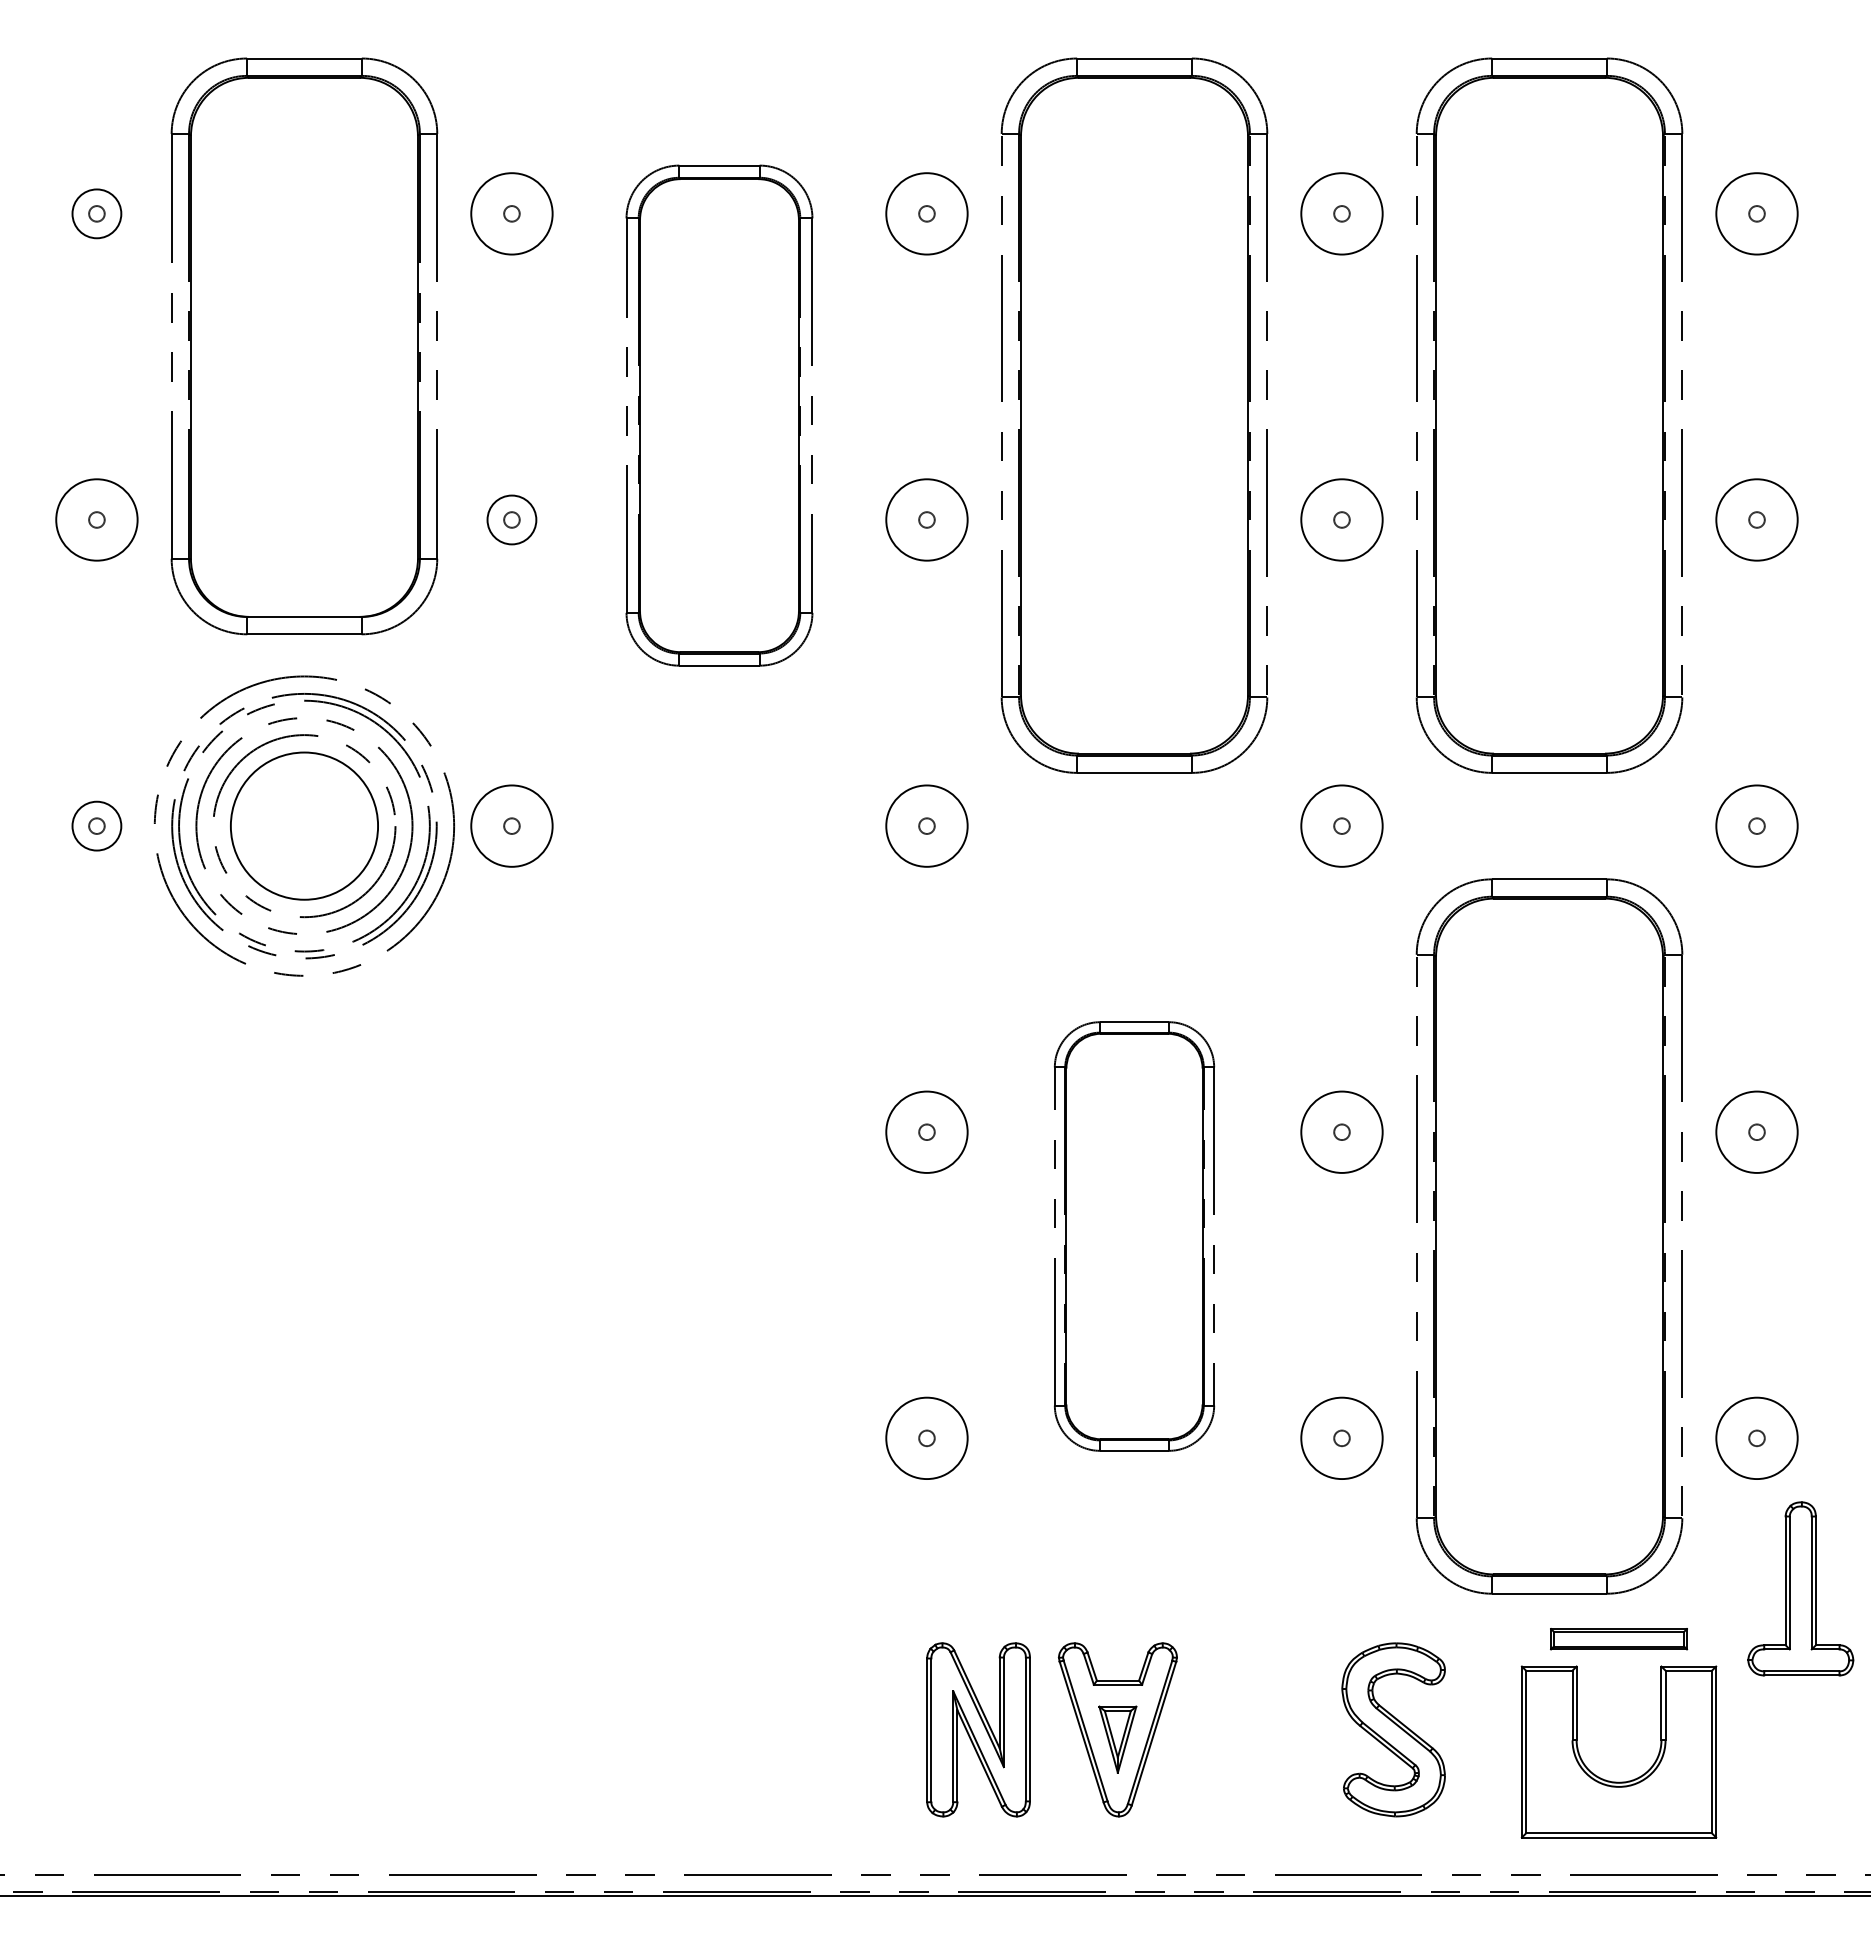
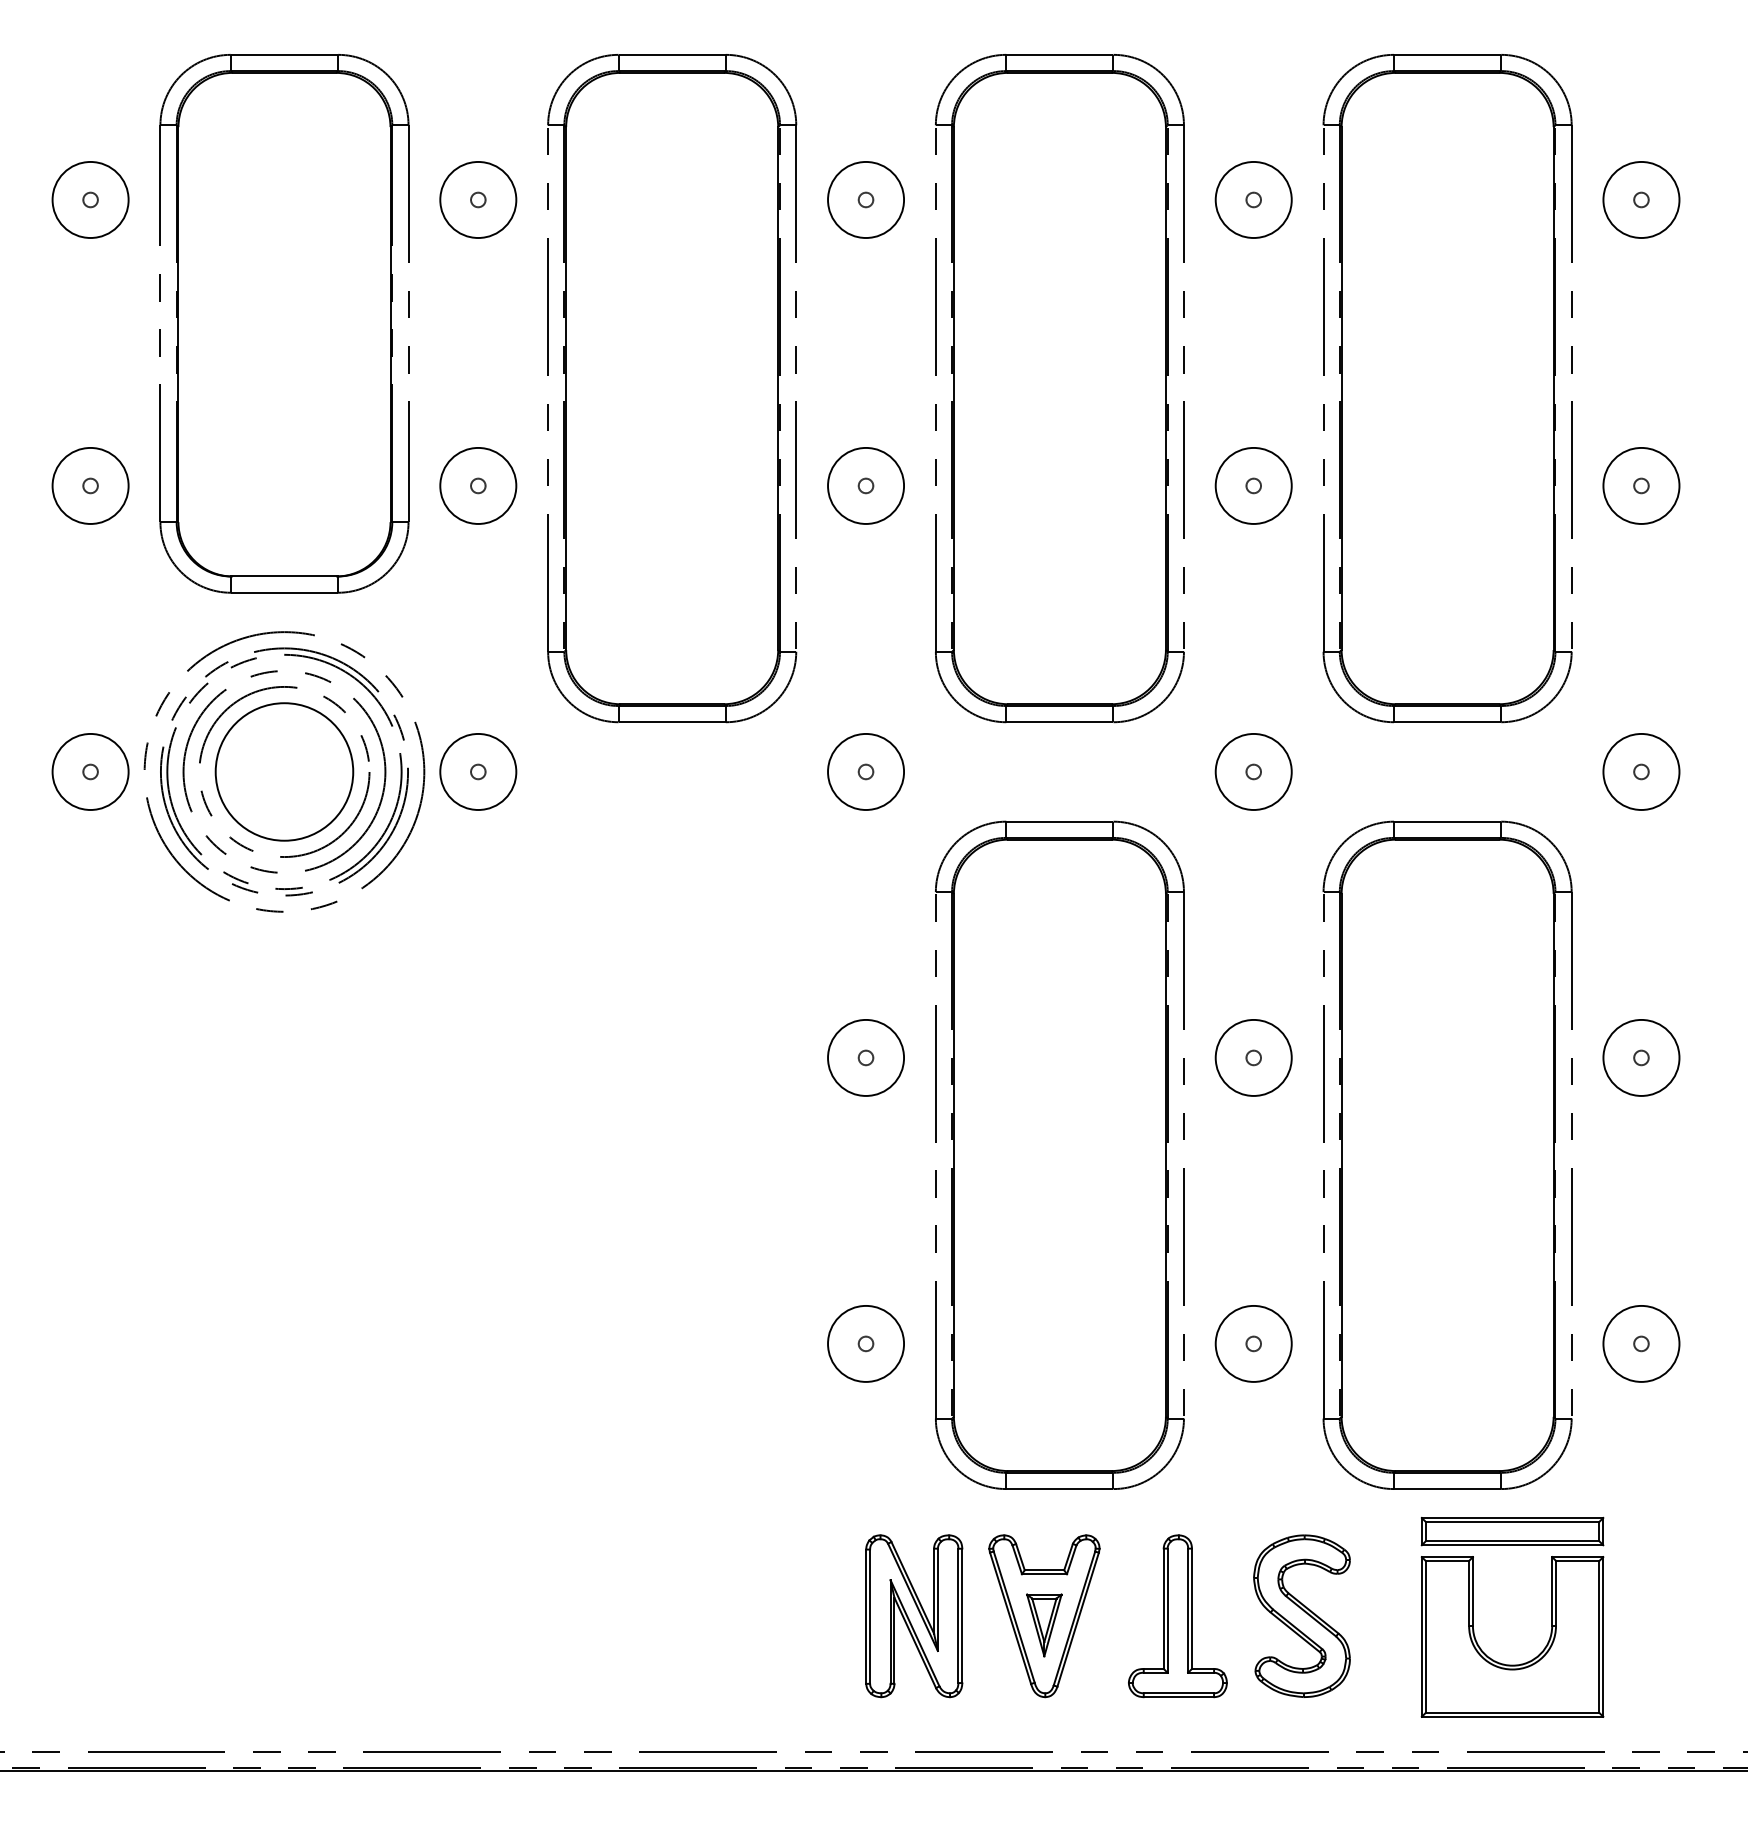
circle: (96, 213) -> (90, 199), size x1.67
part: (719, 415) -> (672, 388), size x1.43
circle: (511, 519) -> (477, 485), size x1.67
circle: (96, 825) -> (90, 771), size x1.67
part: (1134, 1236) -> (1059, 1155), size x1.67
part: (1800, 1588) -> (1177, 1615), moved
part: (1618, 1638) -> (1512, 1530), size x1.43

